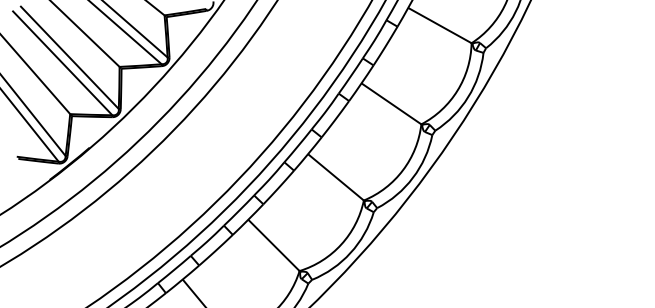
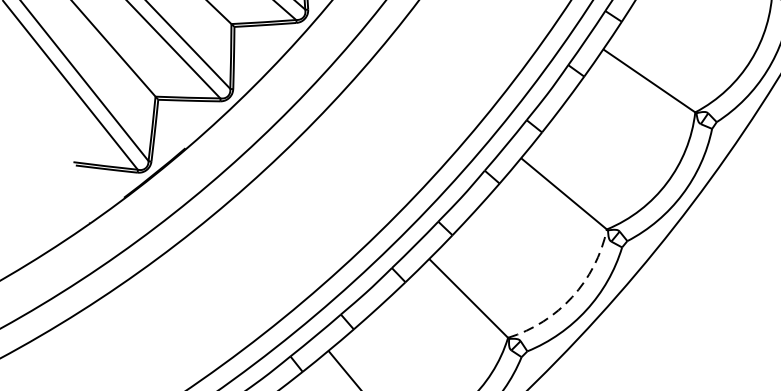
arc: (341, 244) -> (572, 297), solid -> dashed

